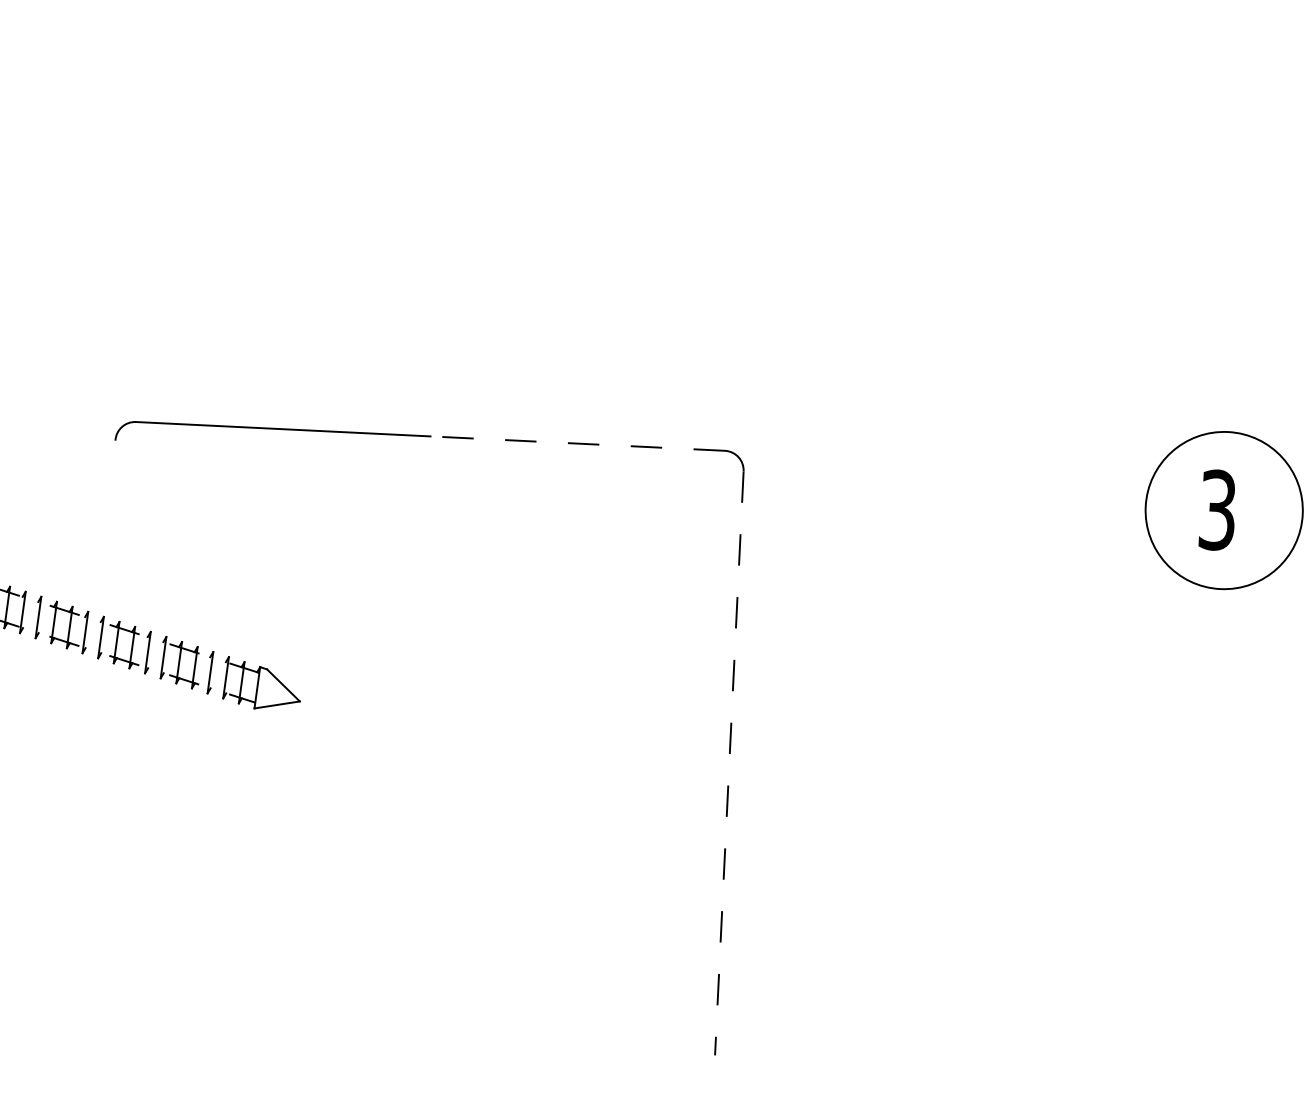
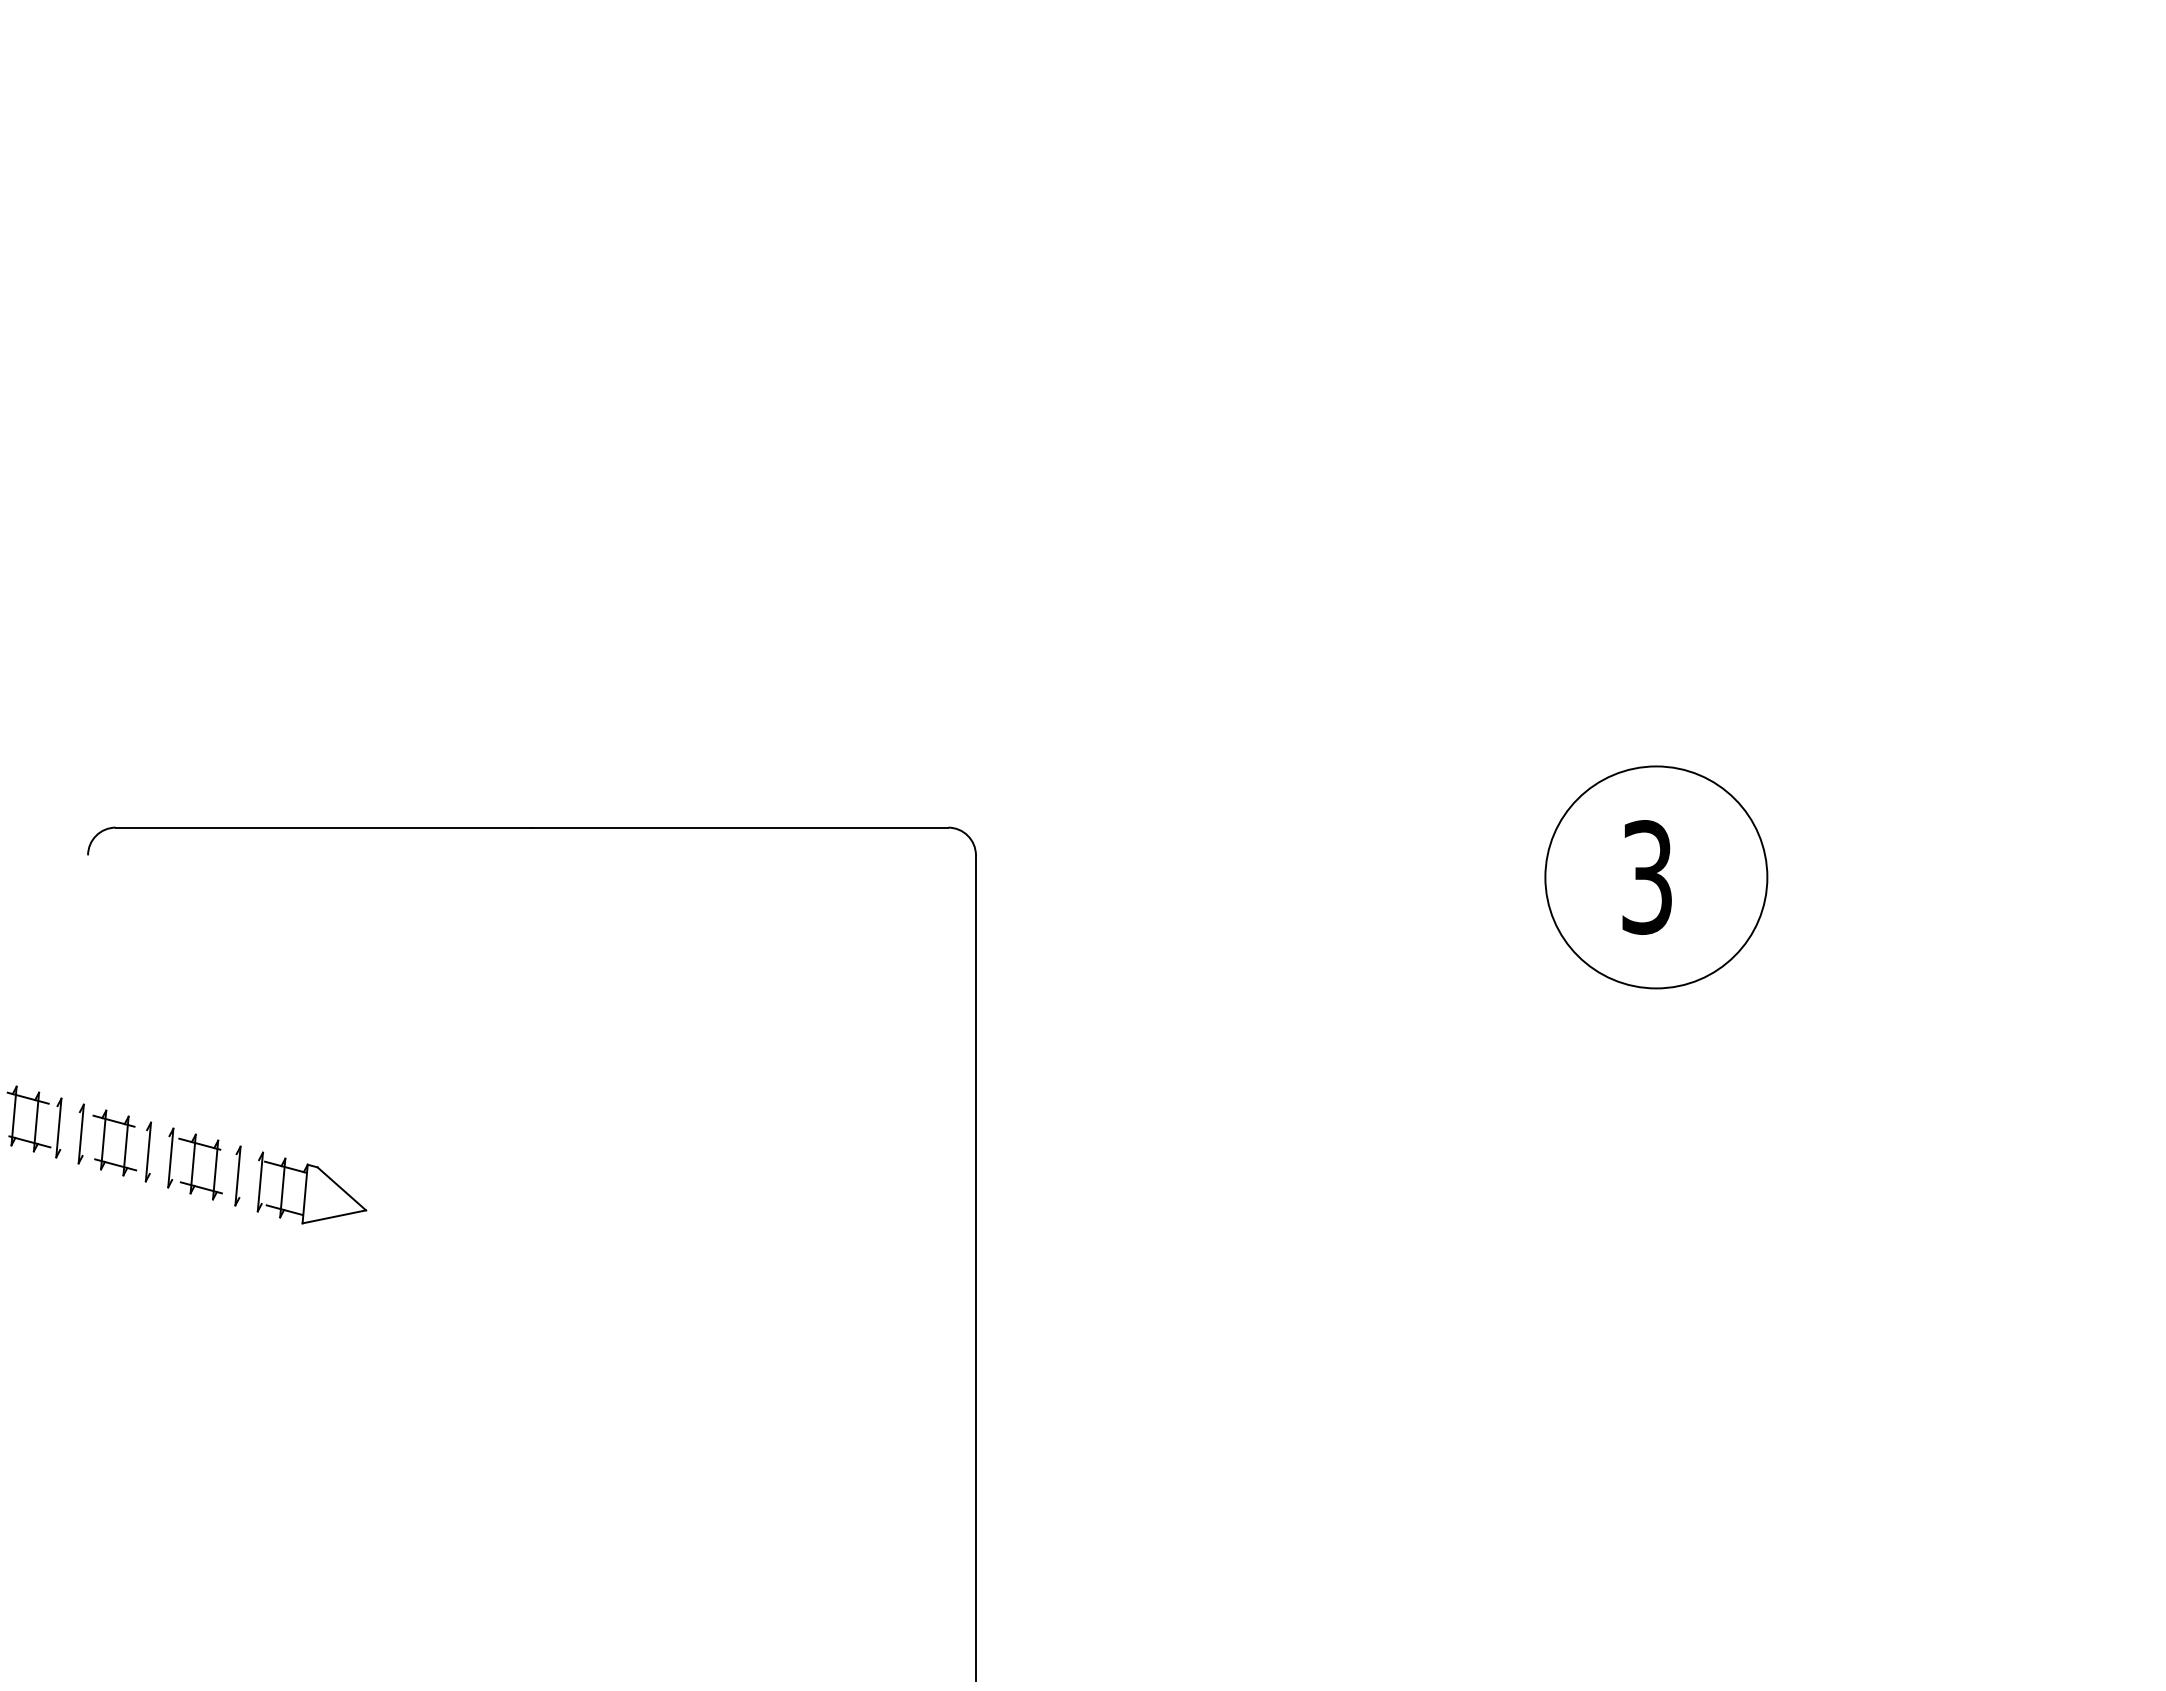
line: (577, 443) -> (739, 827), dashed -> solid
line: (729, 763) -> (975, 1268), dashed -> solid

